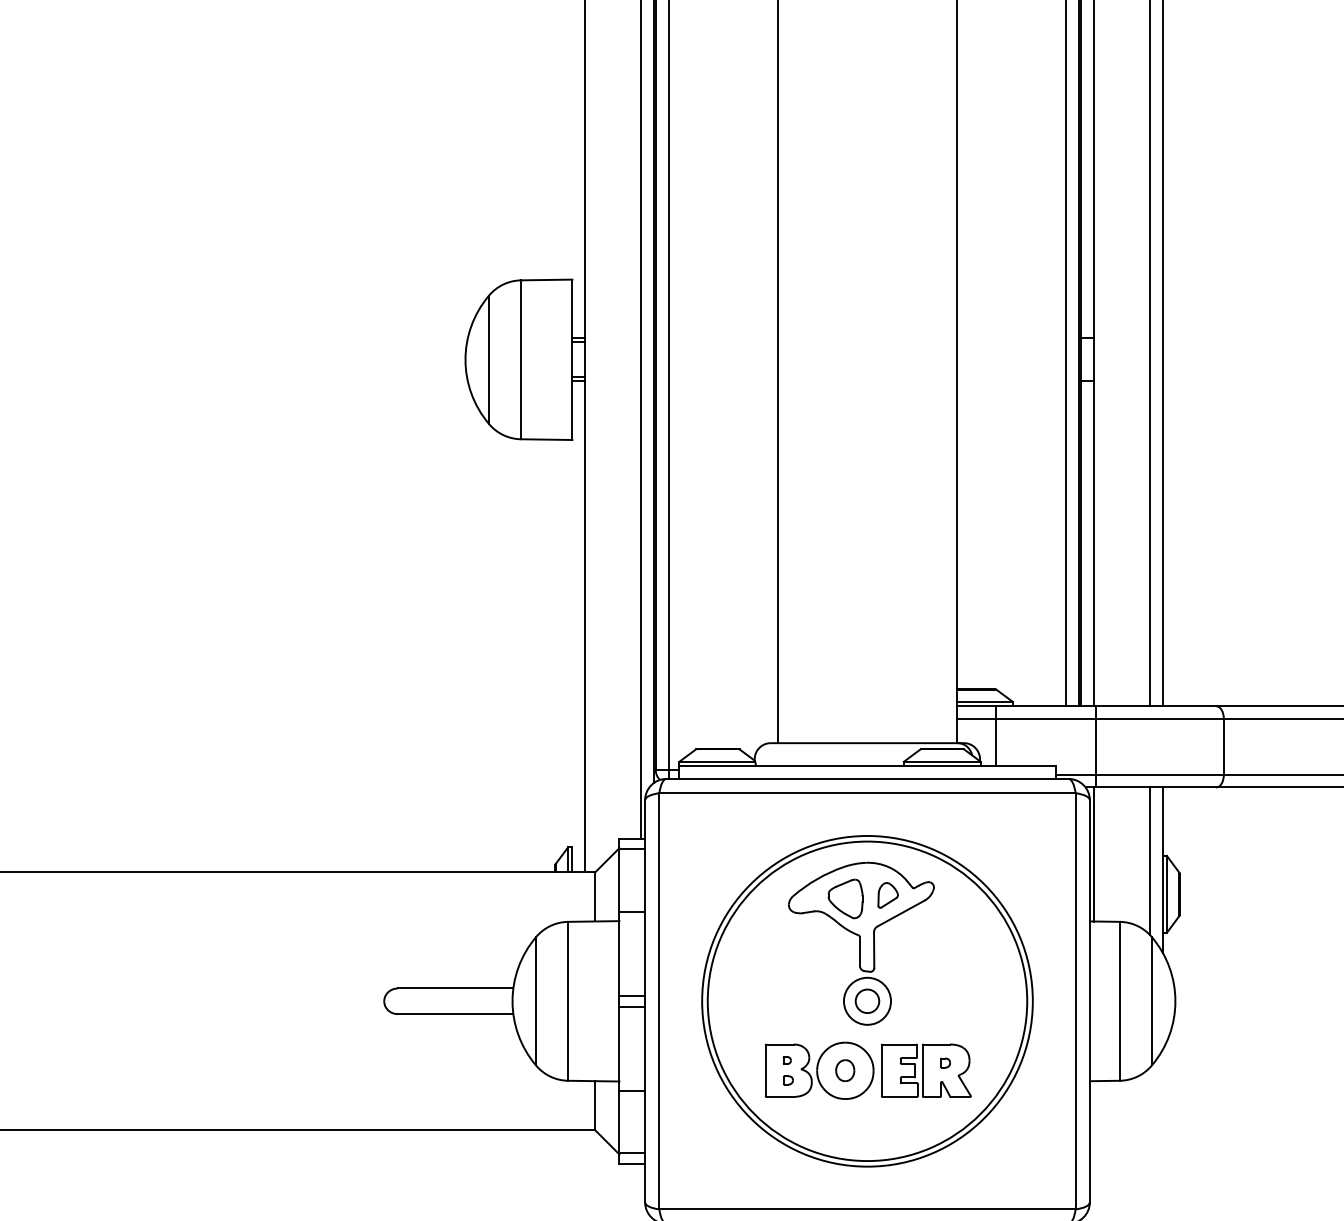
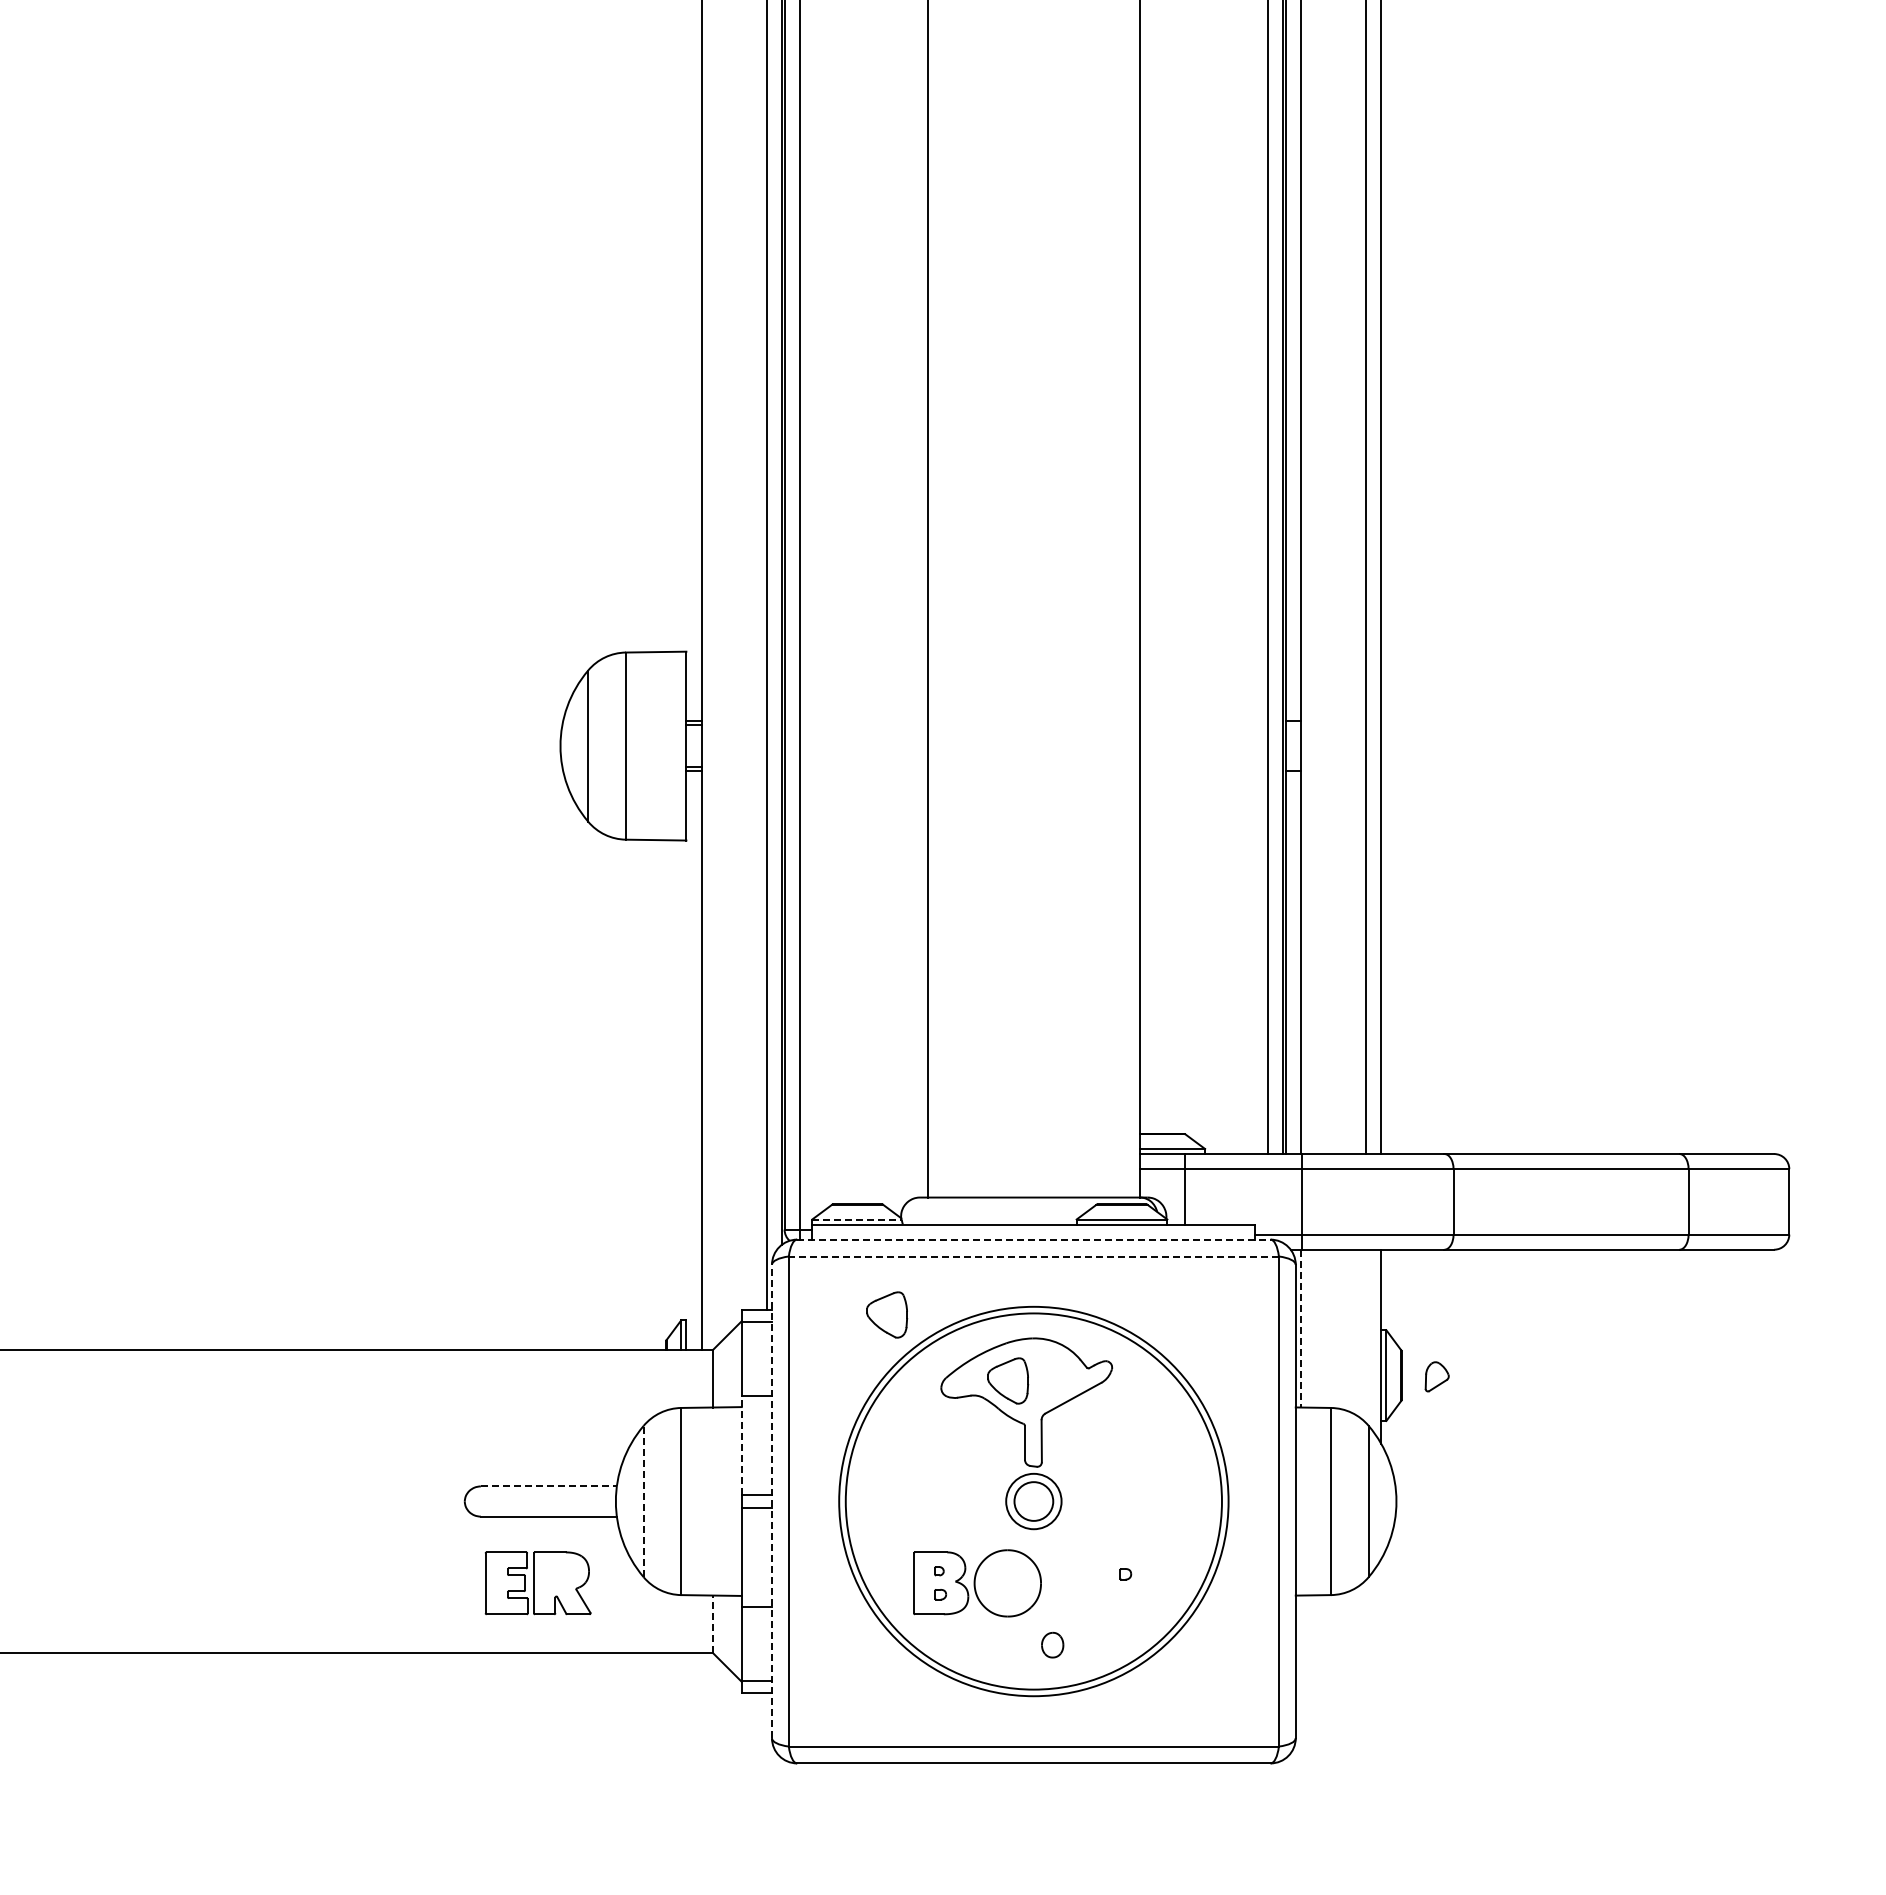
line: (717, 761) -> (857, 1219), solid -> dashed
line: (867, 778) -> (1033, 1239), solid -> dashed
line: (867, 793) -> (1033, 1256), solid -> dashed
part: (743, 842) -> (887, 1314), added
line: (1093, 854) -> (1300, 1328), solid -> dashed
line: (1149, 861) -> (1366, 1336), removed
part: (887, 895) -> (1436, 1376), moved
line: (619, 953) -> (741, 1445), solid -> dashed
line: (455, 988) -> (548, 1486), solid -> dashed
line: (535, 1001) -> (643, 1501), solid -> dashed
line: (645, 1001) -> (772, 1501), solid -> dashed
circle: (867, 1001) -> (1033, 1501), size x1.4
part: (845, 1070) -> (1052, 1644), moved
part: (925, 1070) -> (537, 1583), moved
line: (595, 1105) -> (713, 1624), solid -> dashed

